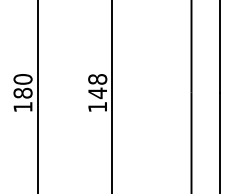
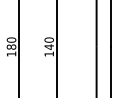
text: (96, 78) -> (48, 39), 148 -> 140

